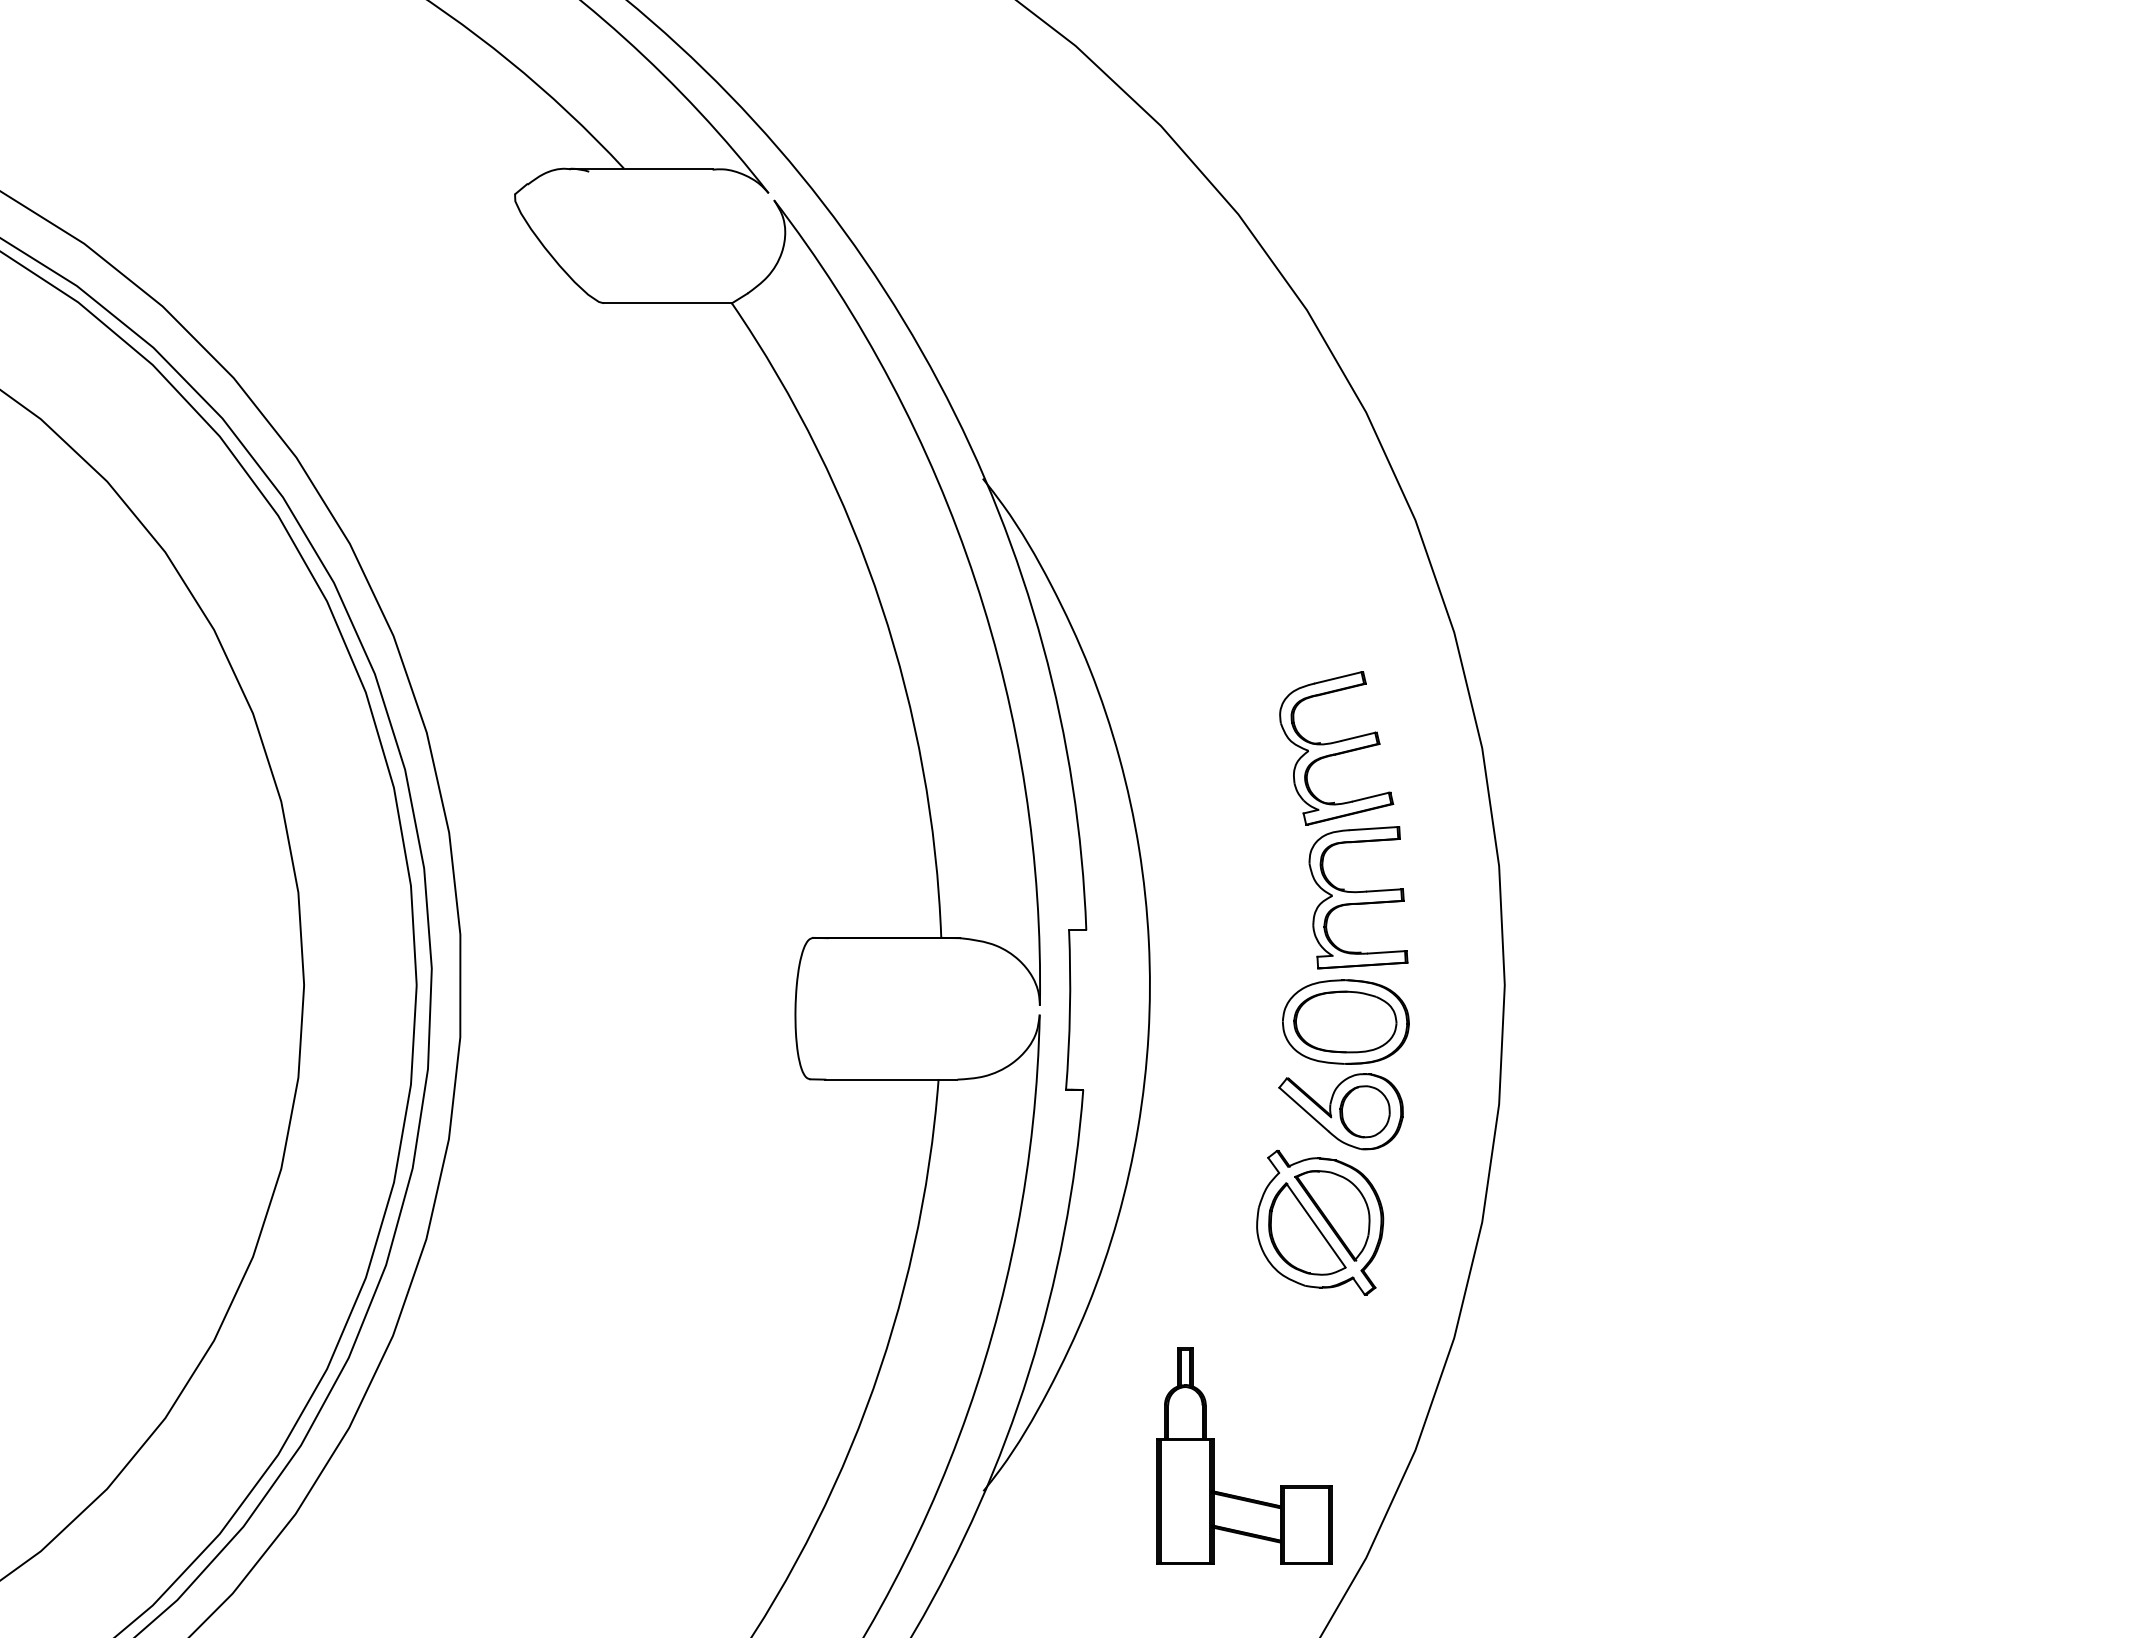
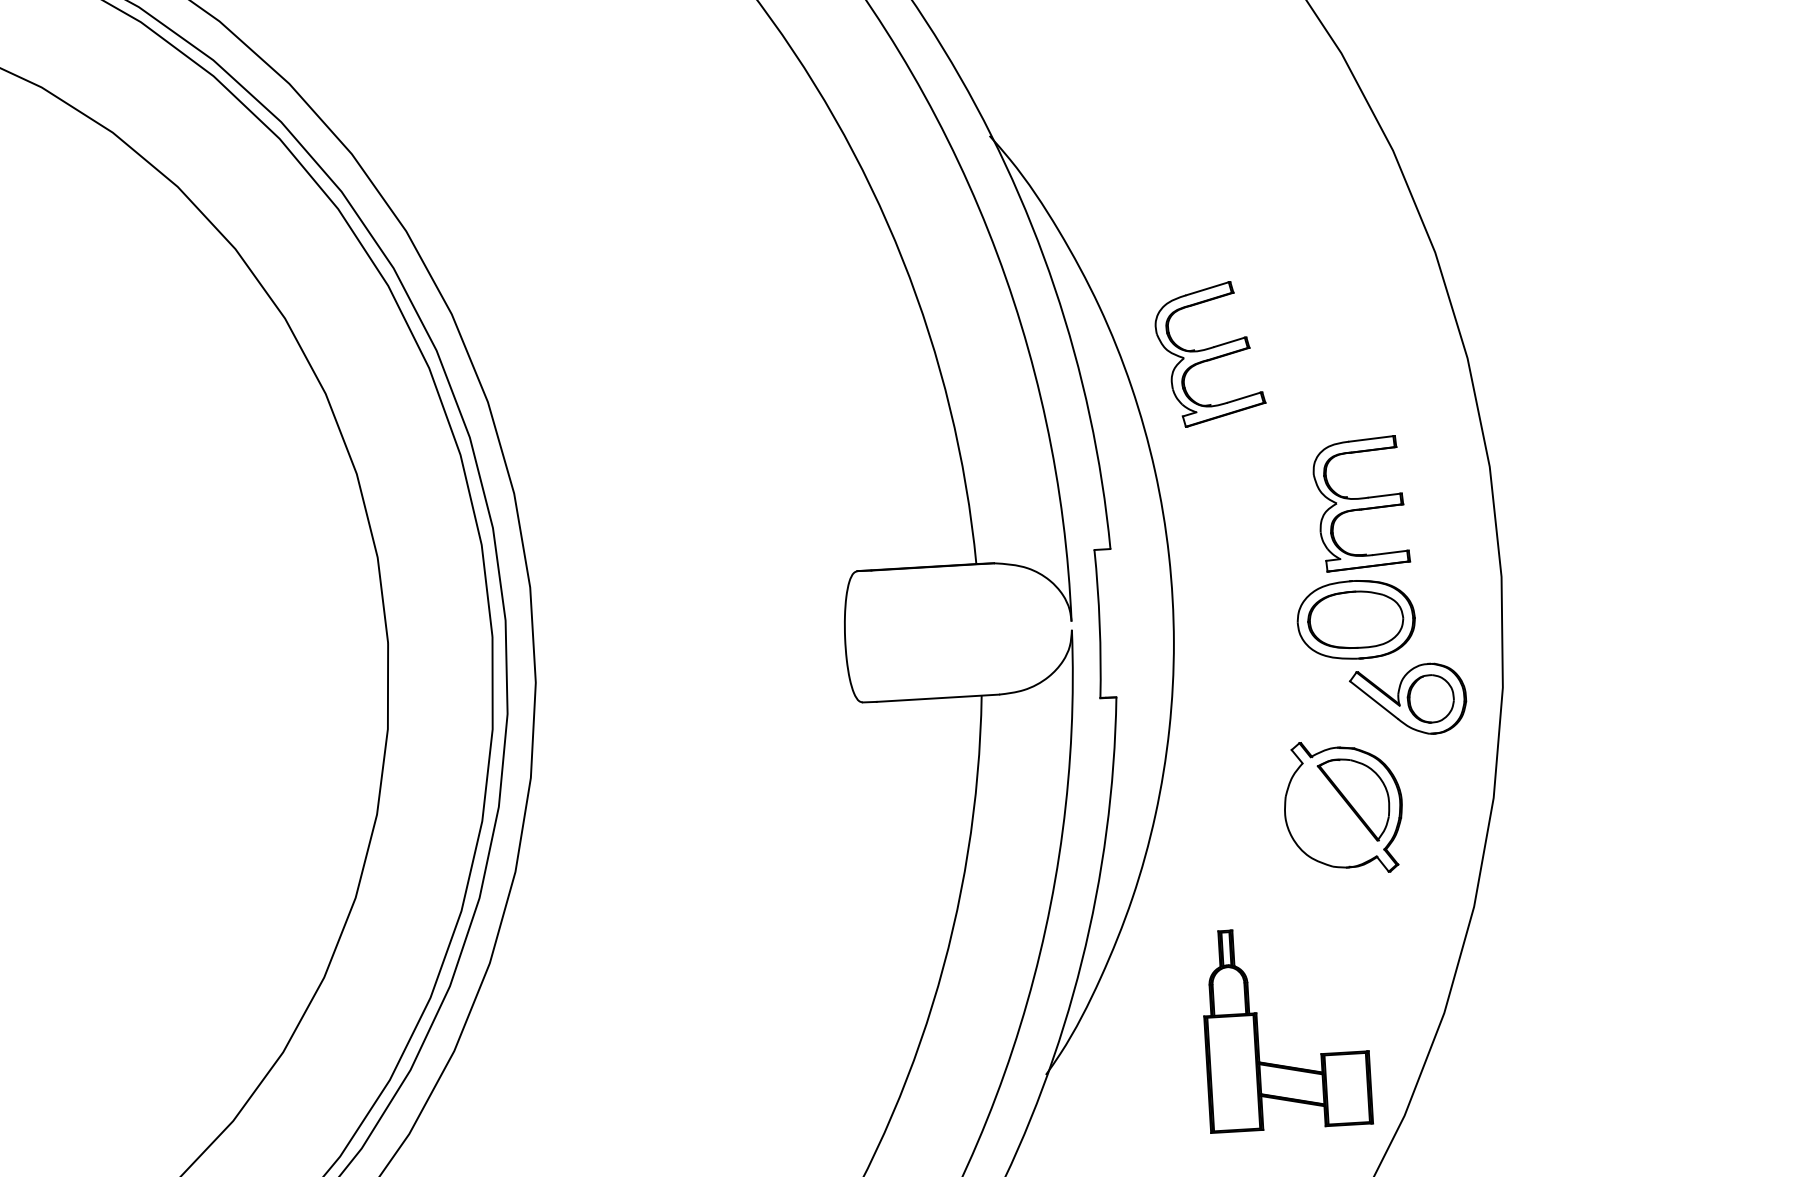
part: (1336, 748) -> (1209, 354), moved
part: (1340, 1111) -> (1408, 699), moved
part: (1307, 1228) -> (1331, 813), removed

